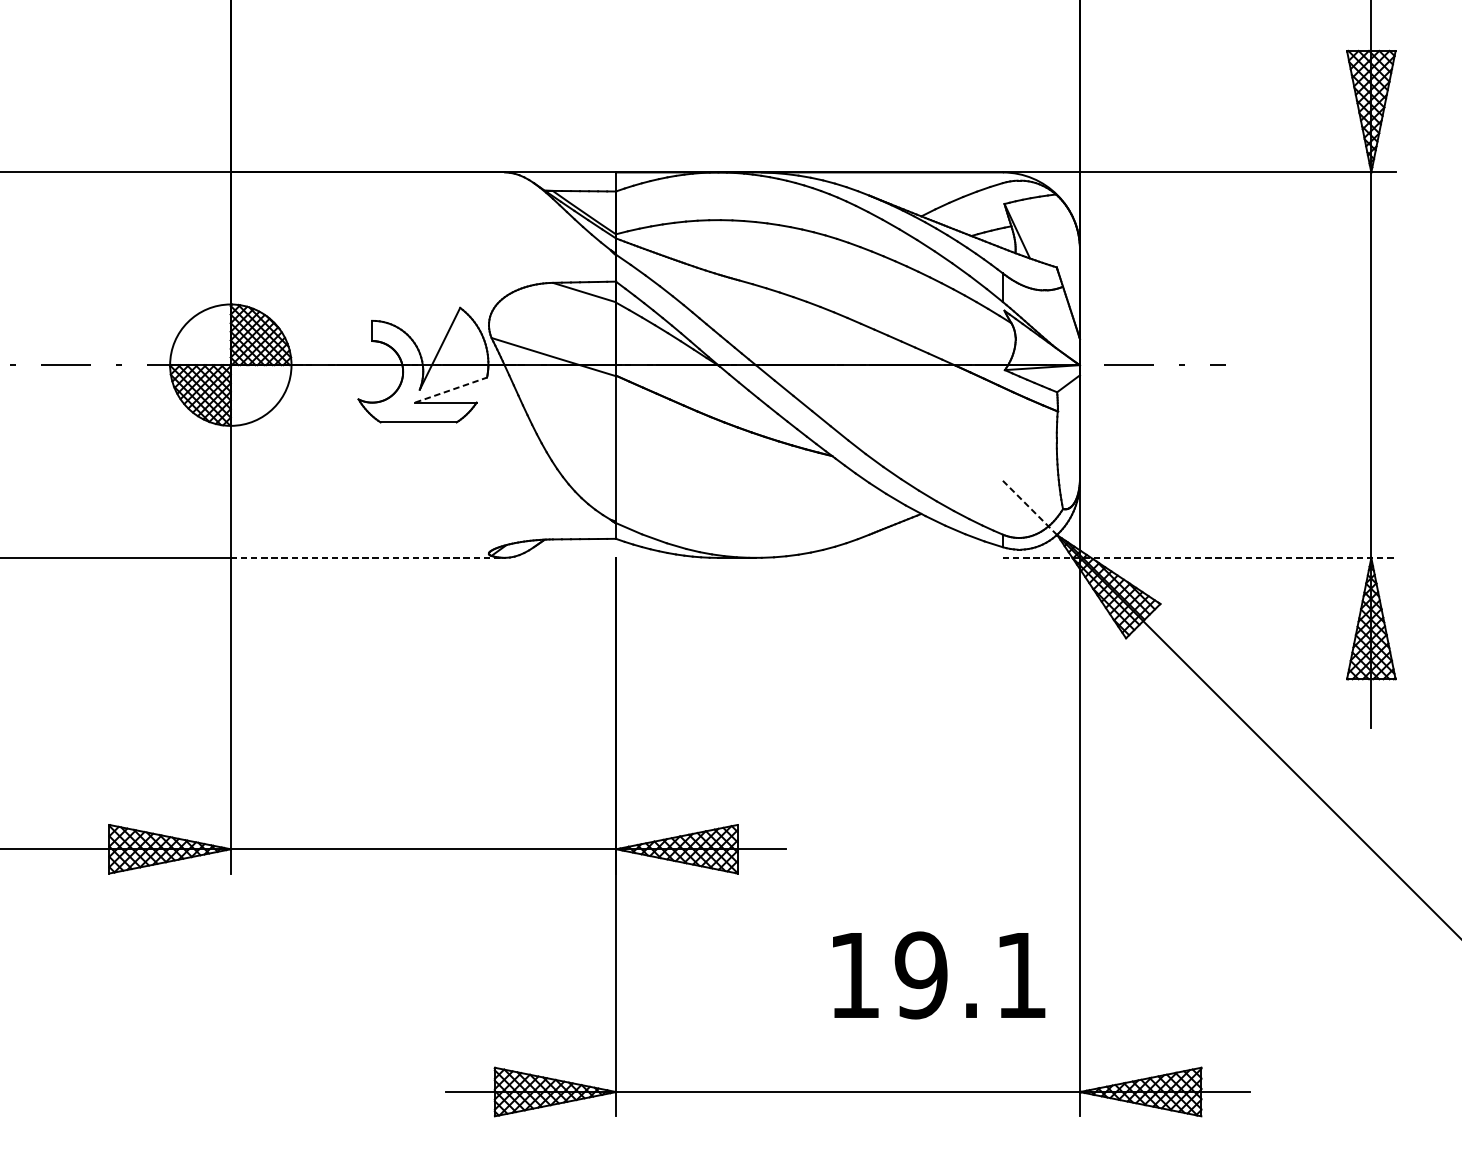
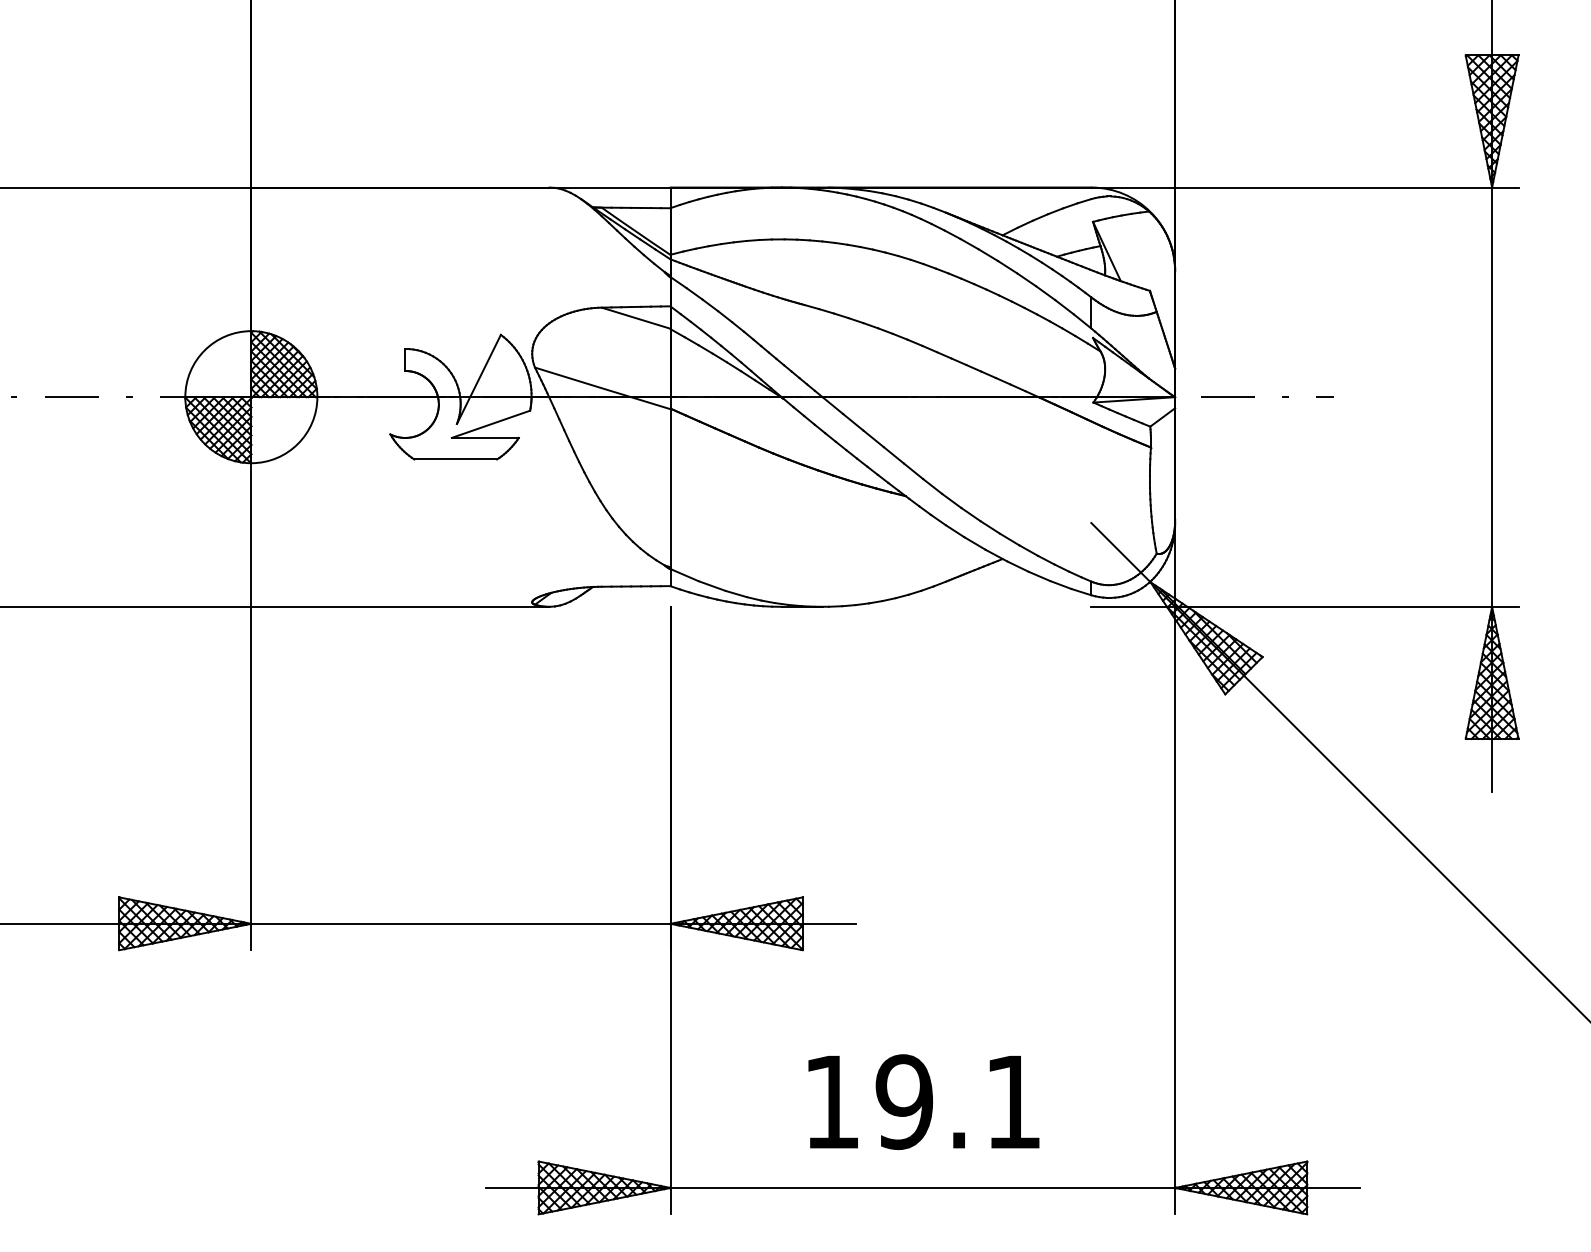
line: (451, 390) -> (491, 424), dashed -> solid
line: (1029, 507) -> (1120, 552), dashed -> solid
line: (367, 557) -> (400, 606), dashed -> solid
line: (1198, 557) -> (1304, 606), dashed -> solid
text: (938, 974) -> (923, 1101), moved

